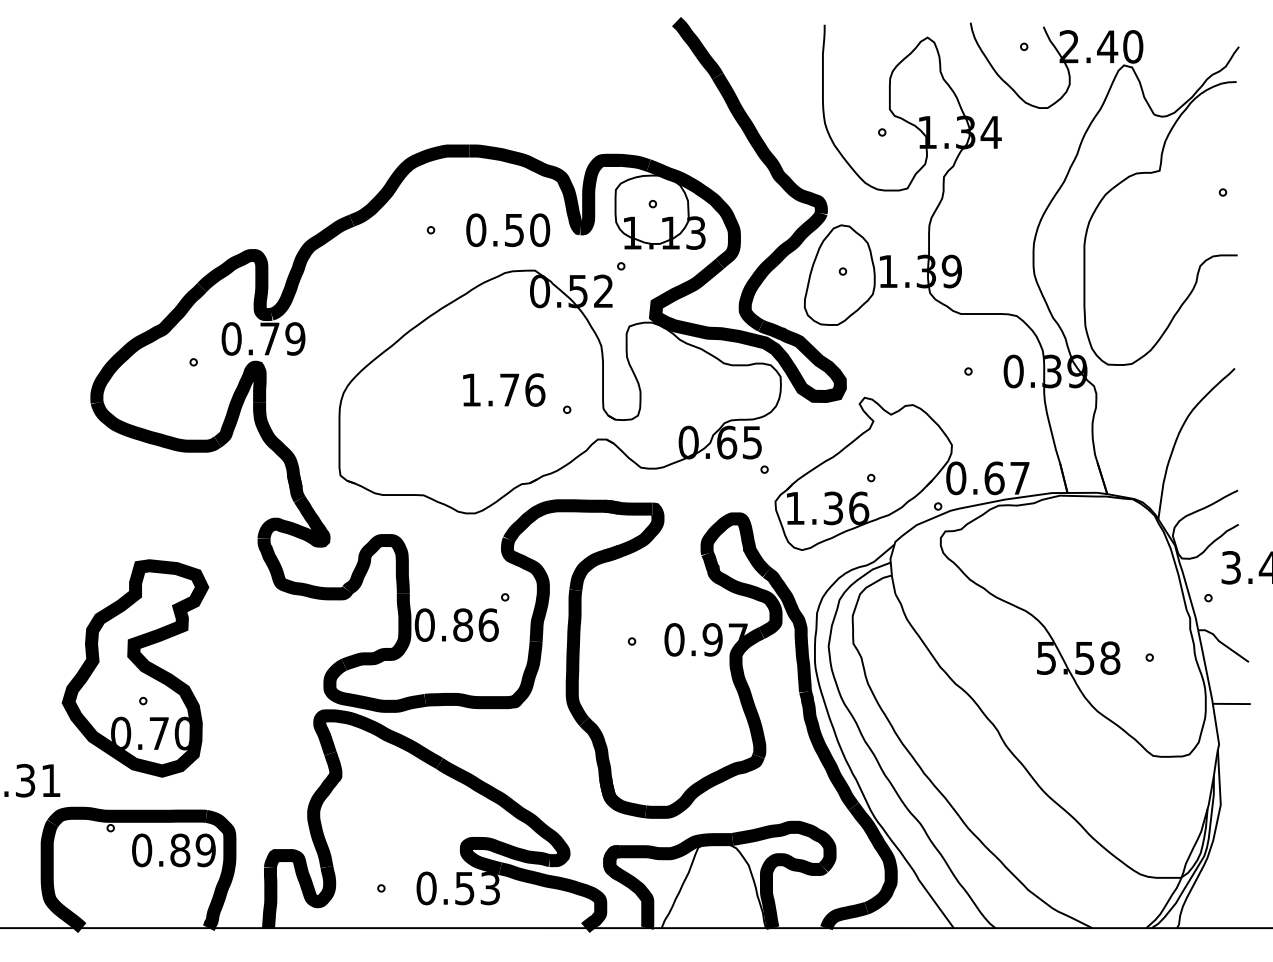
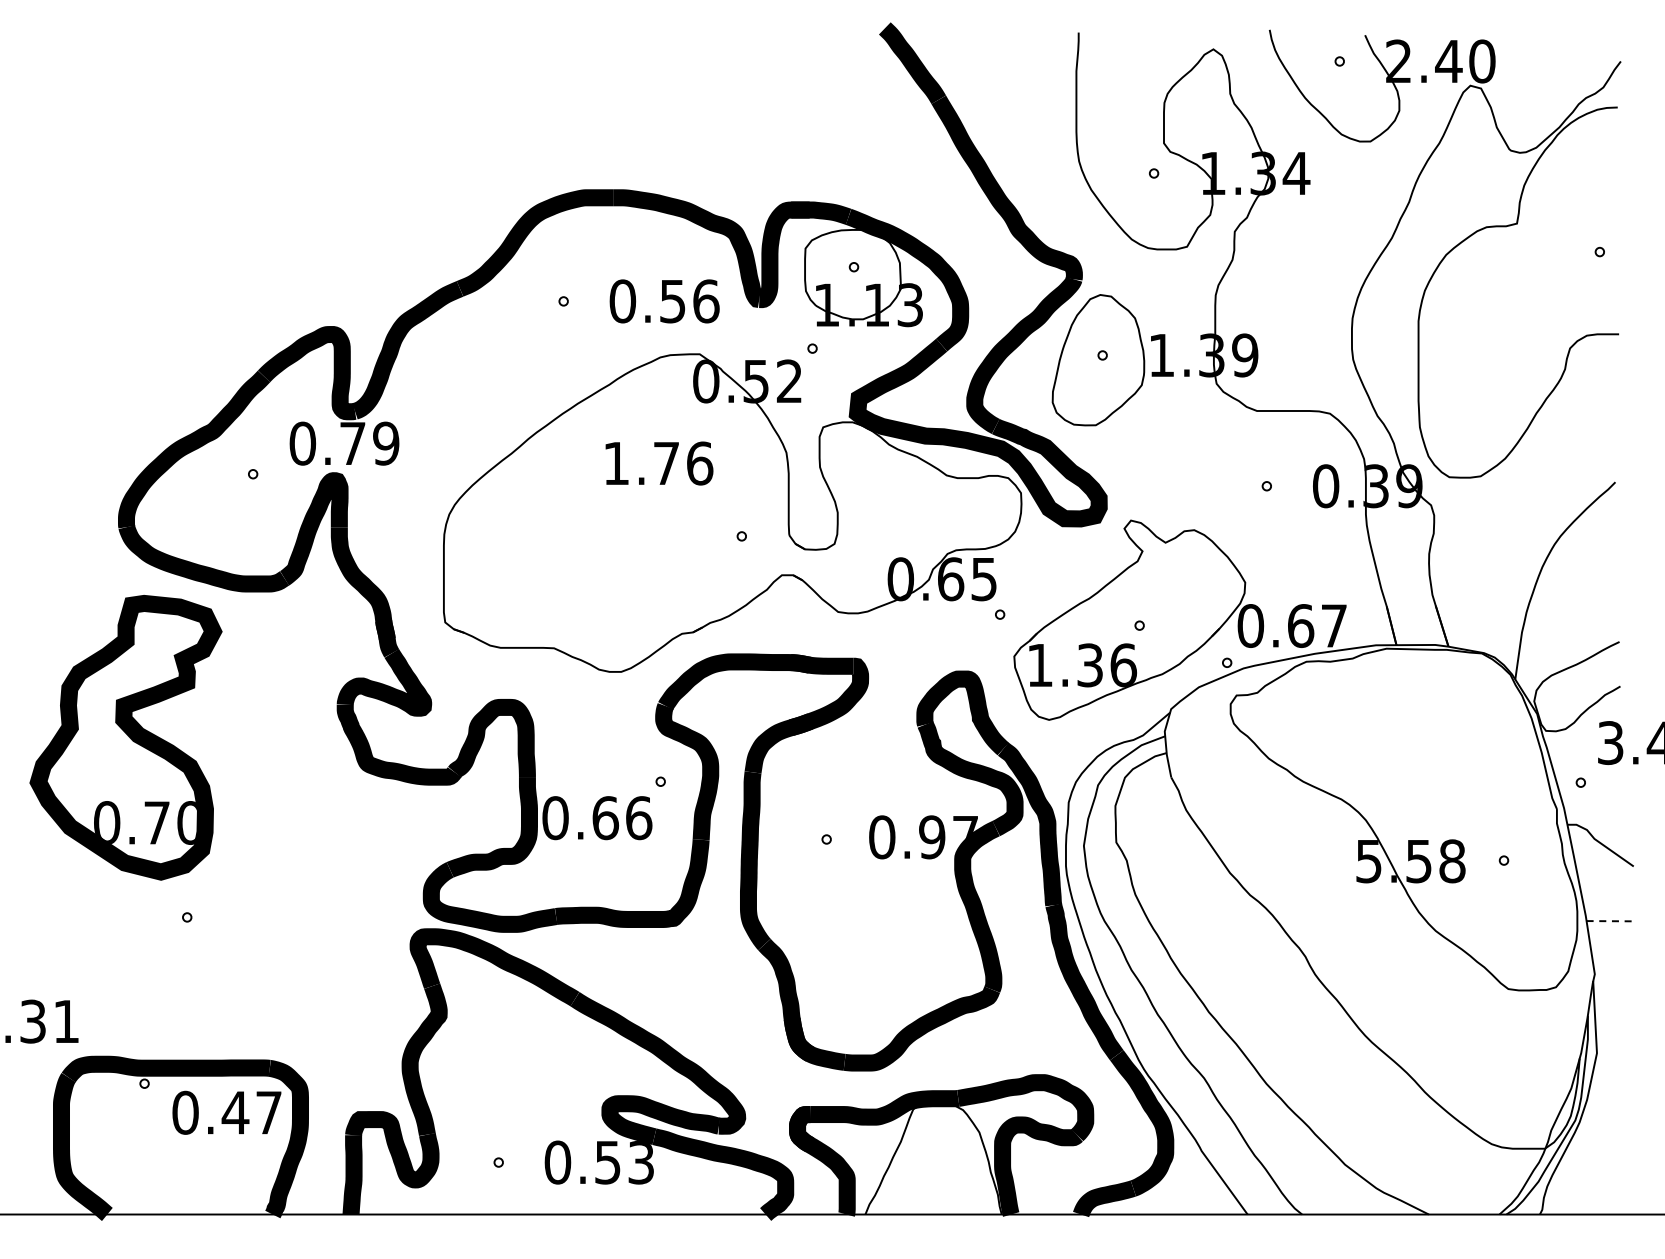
text: (540, 230) -> (706, 301), 0.50 -> 0.56
text: (504, 390) -> (659, 463), moved
text: (463, 624) -> (605, 817), 0.86 -> 0.66
text: (135, 668) -> (125, 737), moved
line: (1231, 704) -> (1611, 921), solid -> dashed
text: (192, 850) -> (251, 1112), 0.89 -> 0.47

